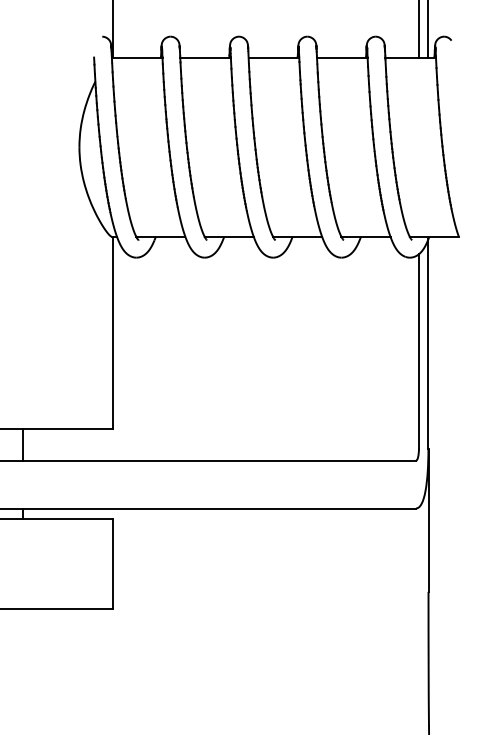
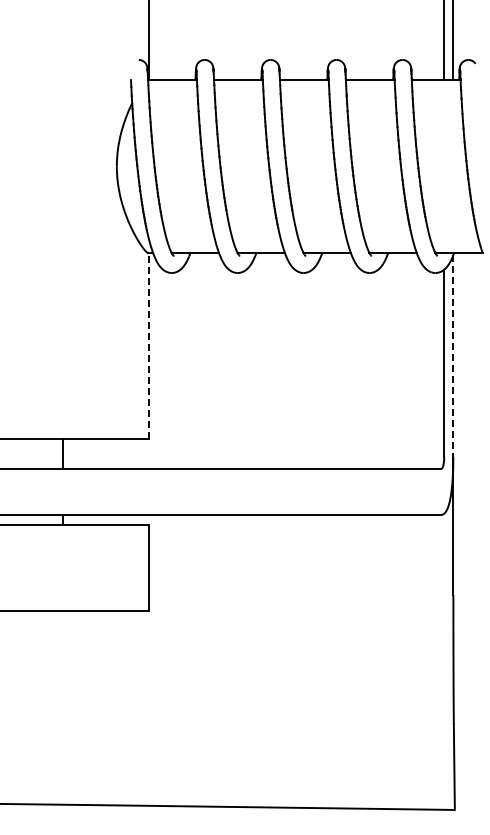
line: (112, 332) -> (148, 345), solid -> dashed
line: (428, 344) -> (453, 356), solid -> dashed

